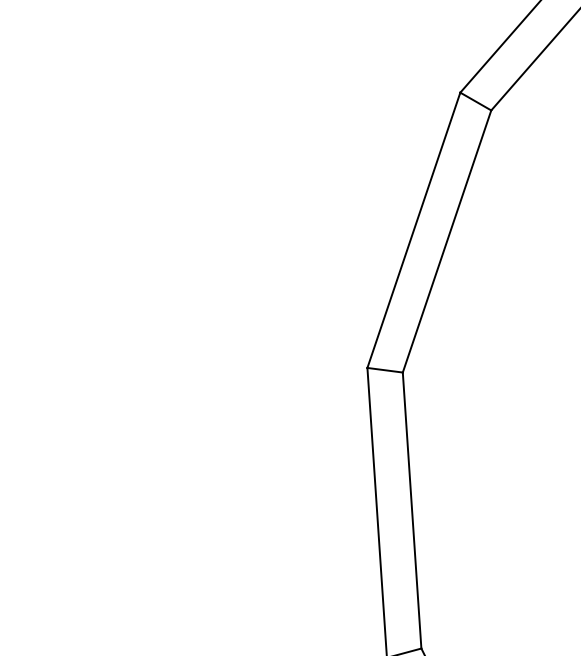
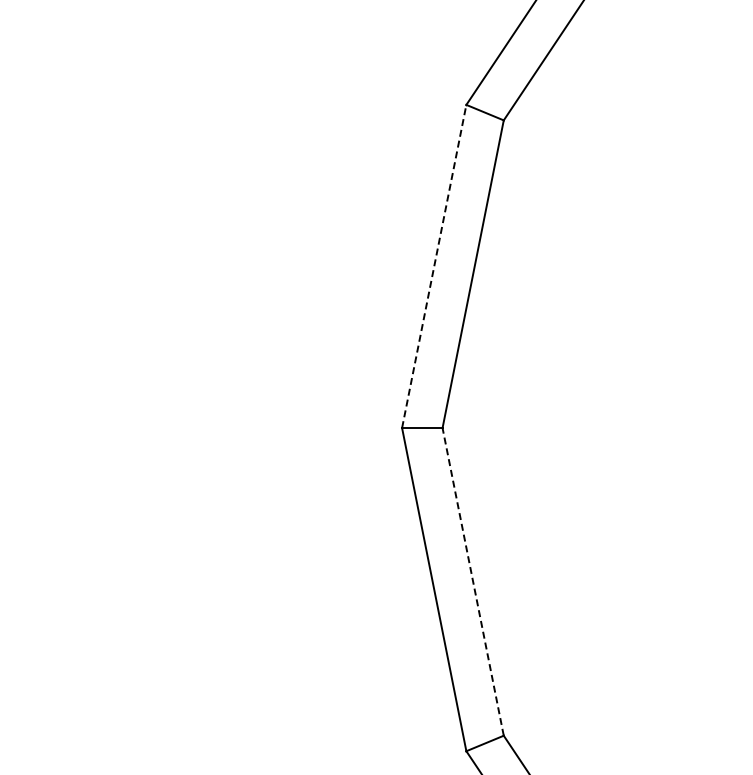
line: (414, 230) -> (434, 266), solid -> dashed
line: (412, 510) -> (473, 581), solid -> dashed

